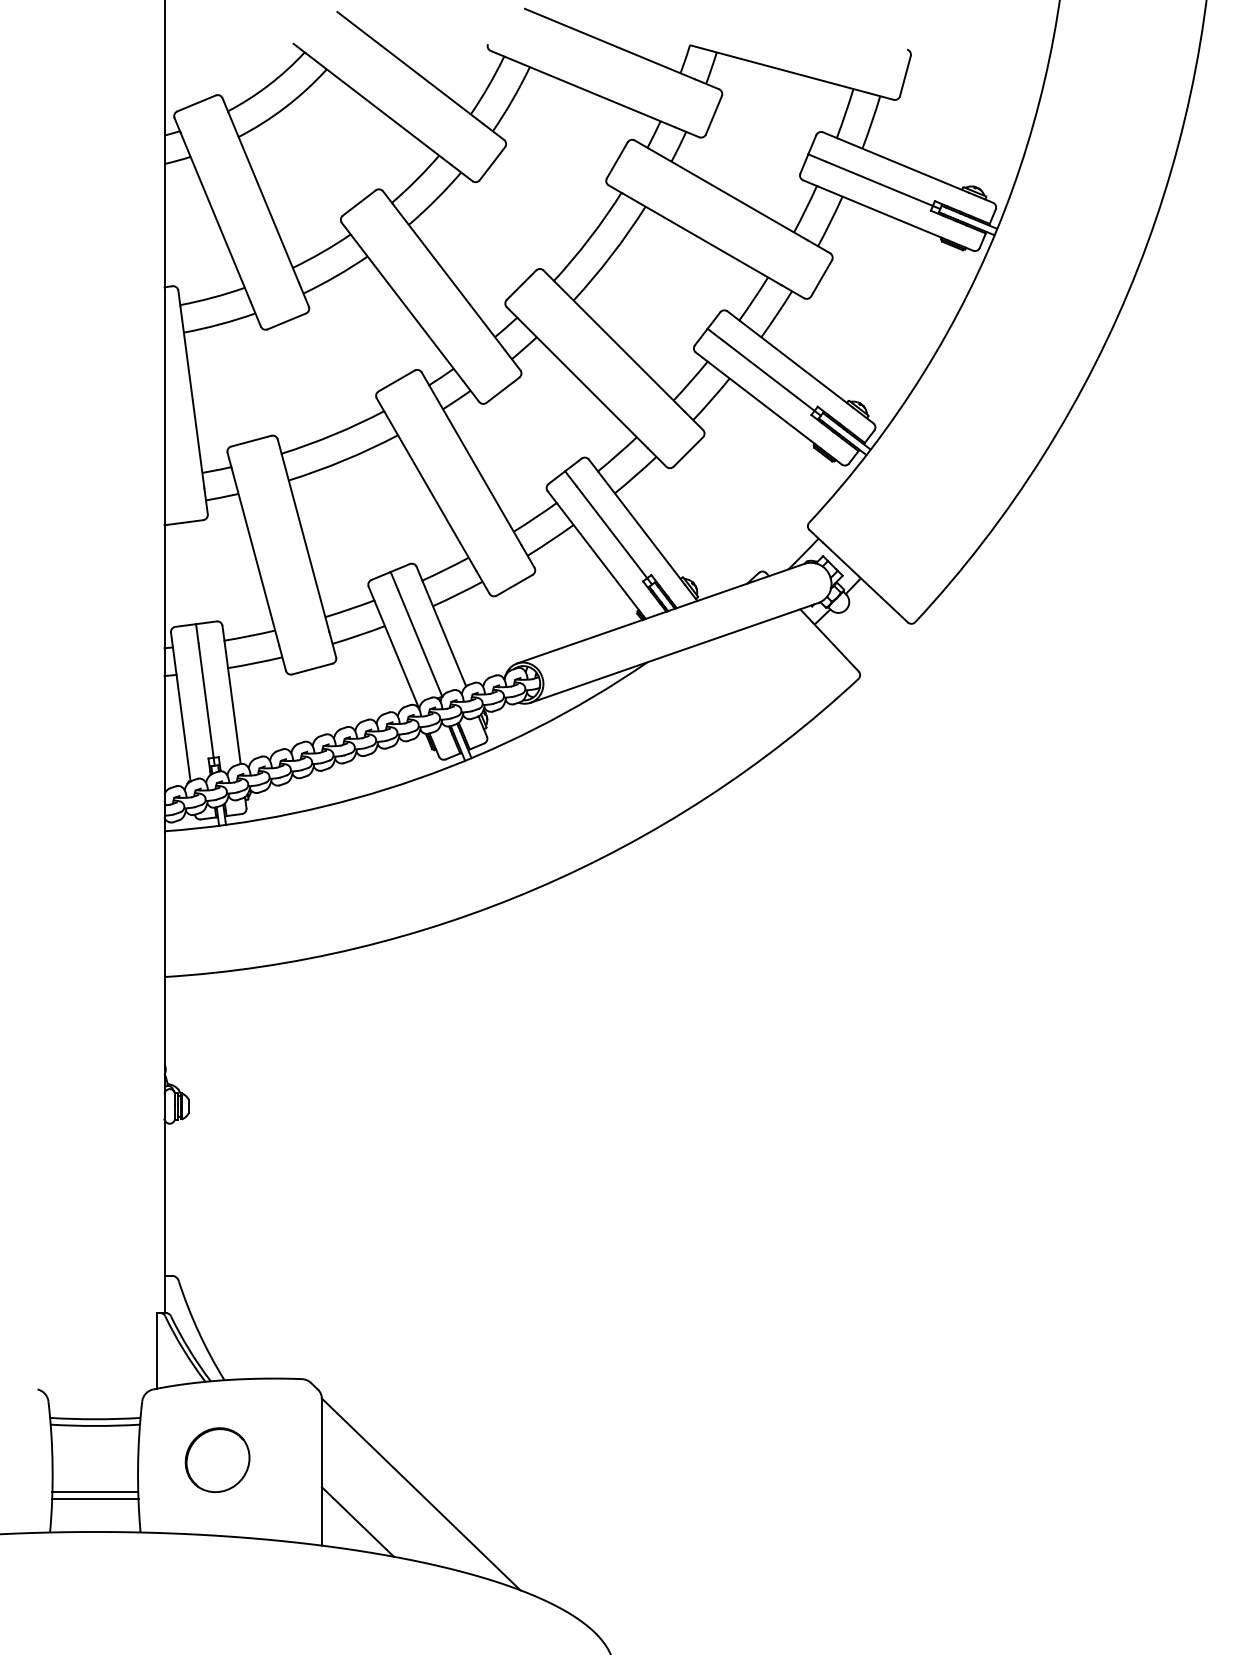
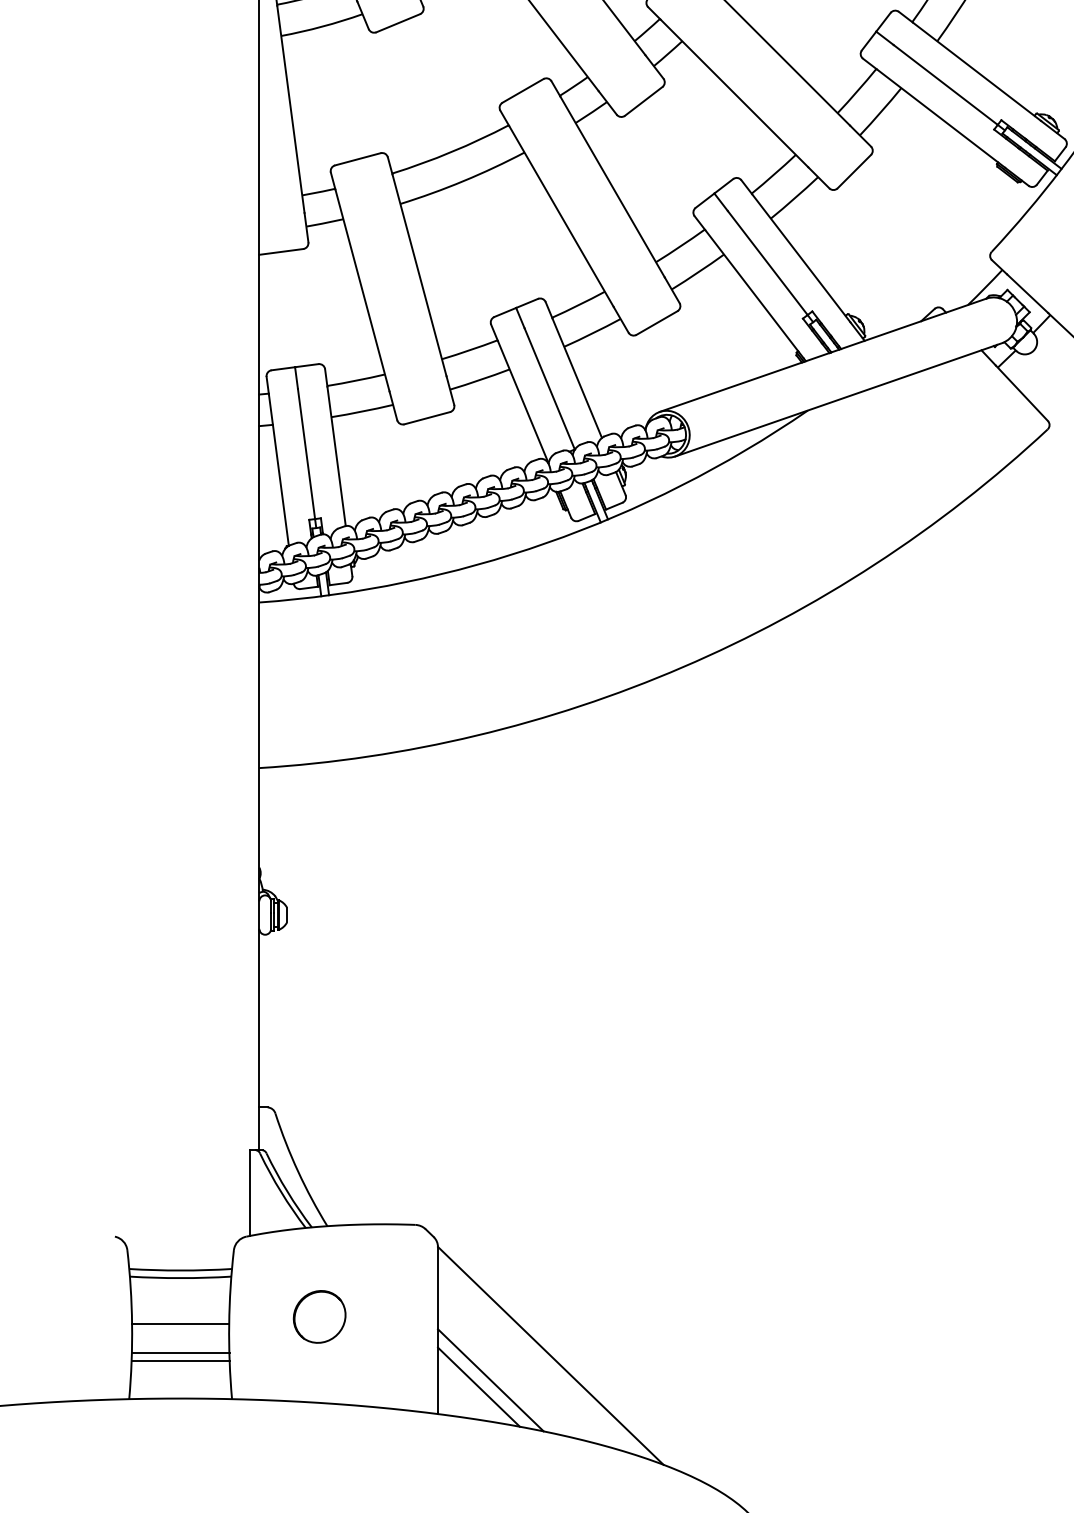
part: (217, 1459) -> (319, 1316), size x0.71
line: (95, 1466) -> (180, 1324), added
line: (367, 1515) -> (489, 1379), added

